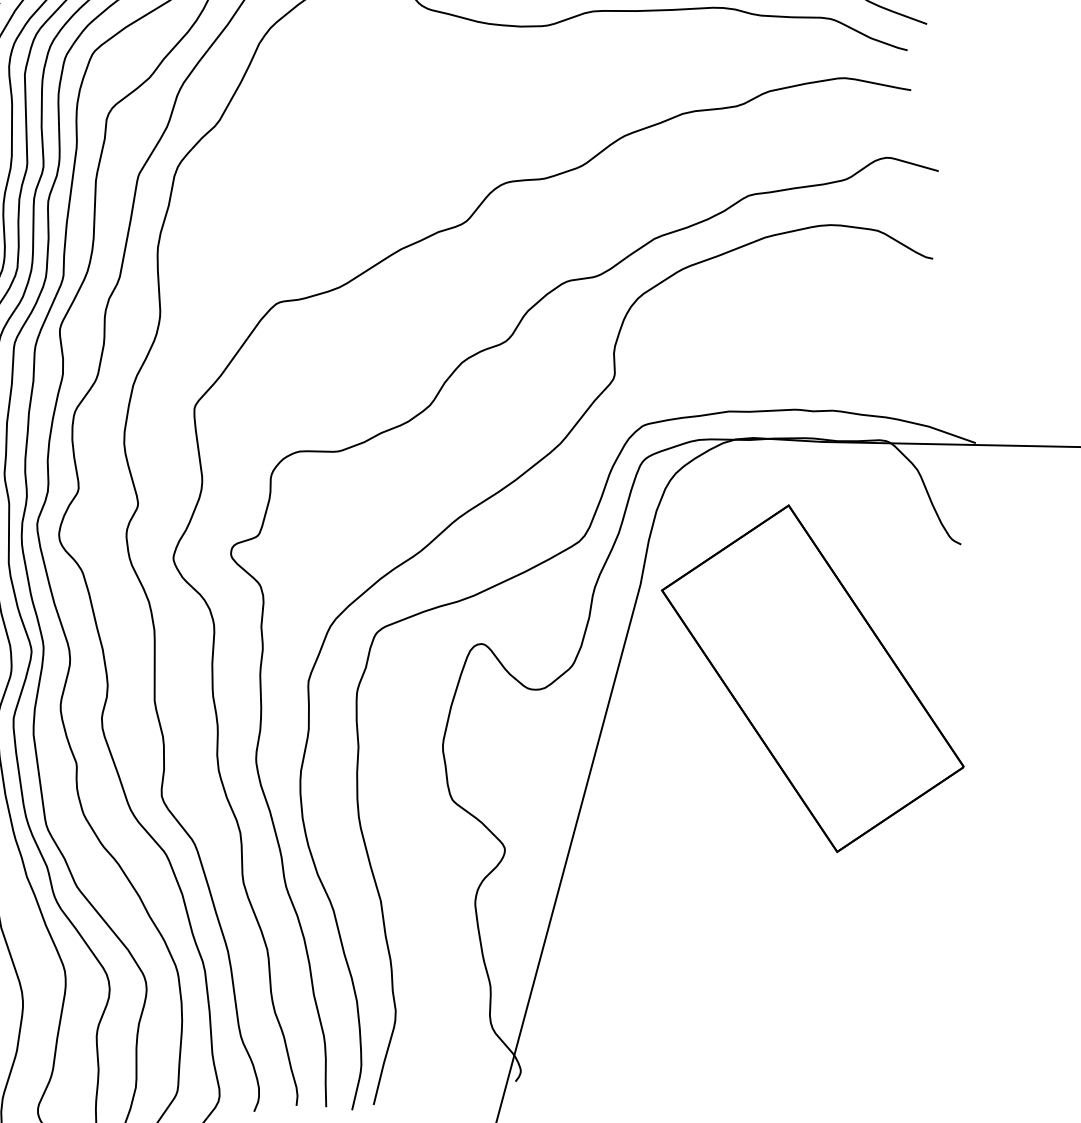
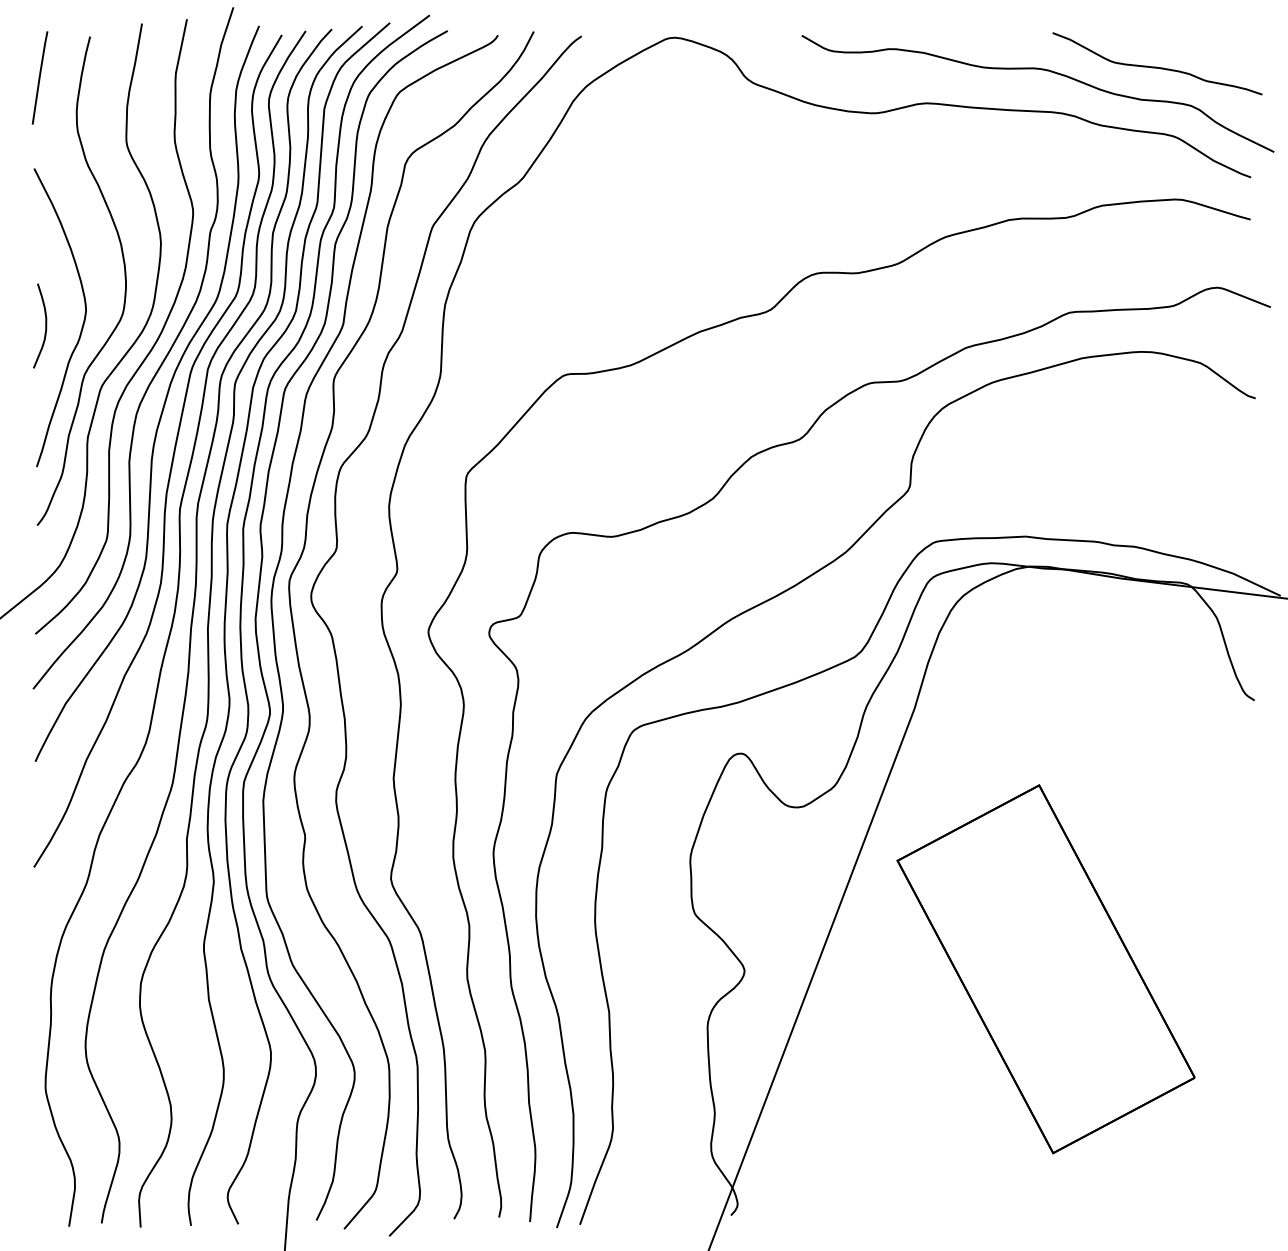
part: (812, 679) -> (1045, 969), moved

